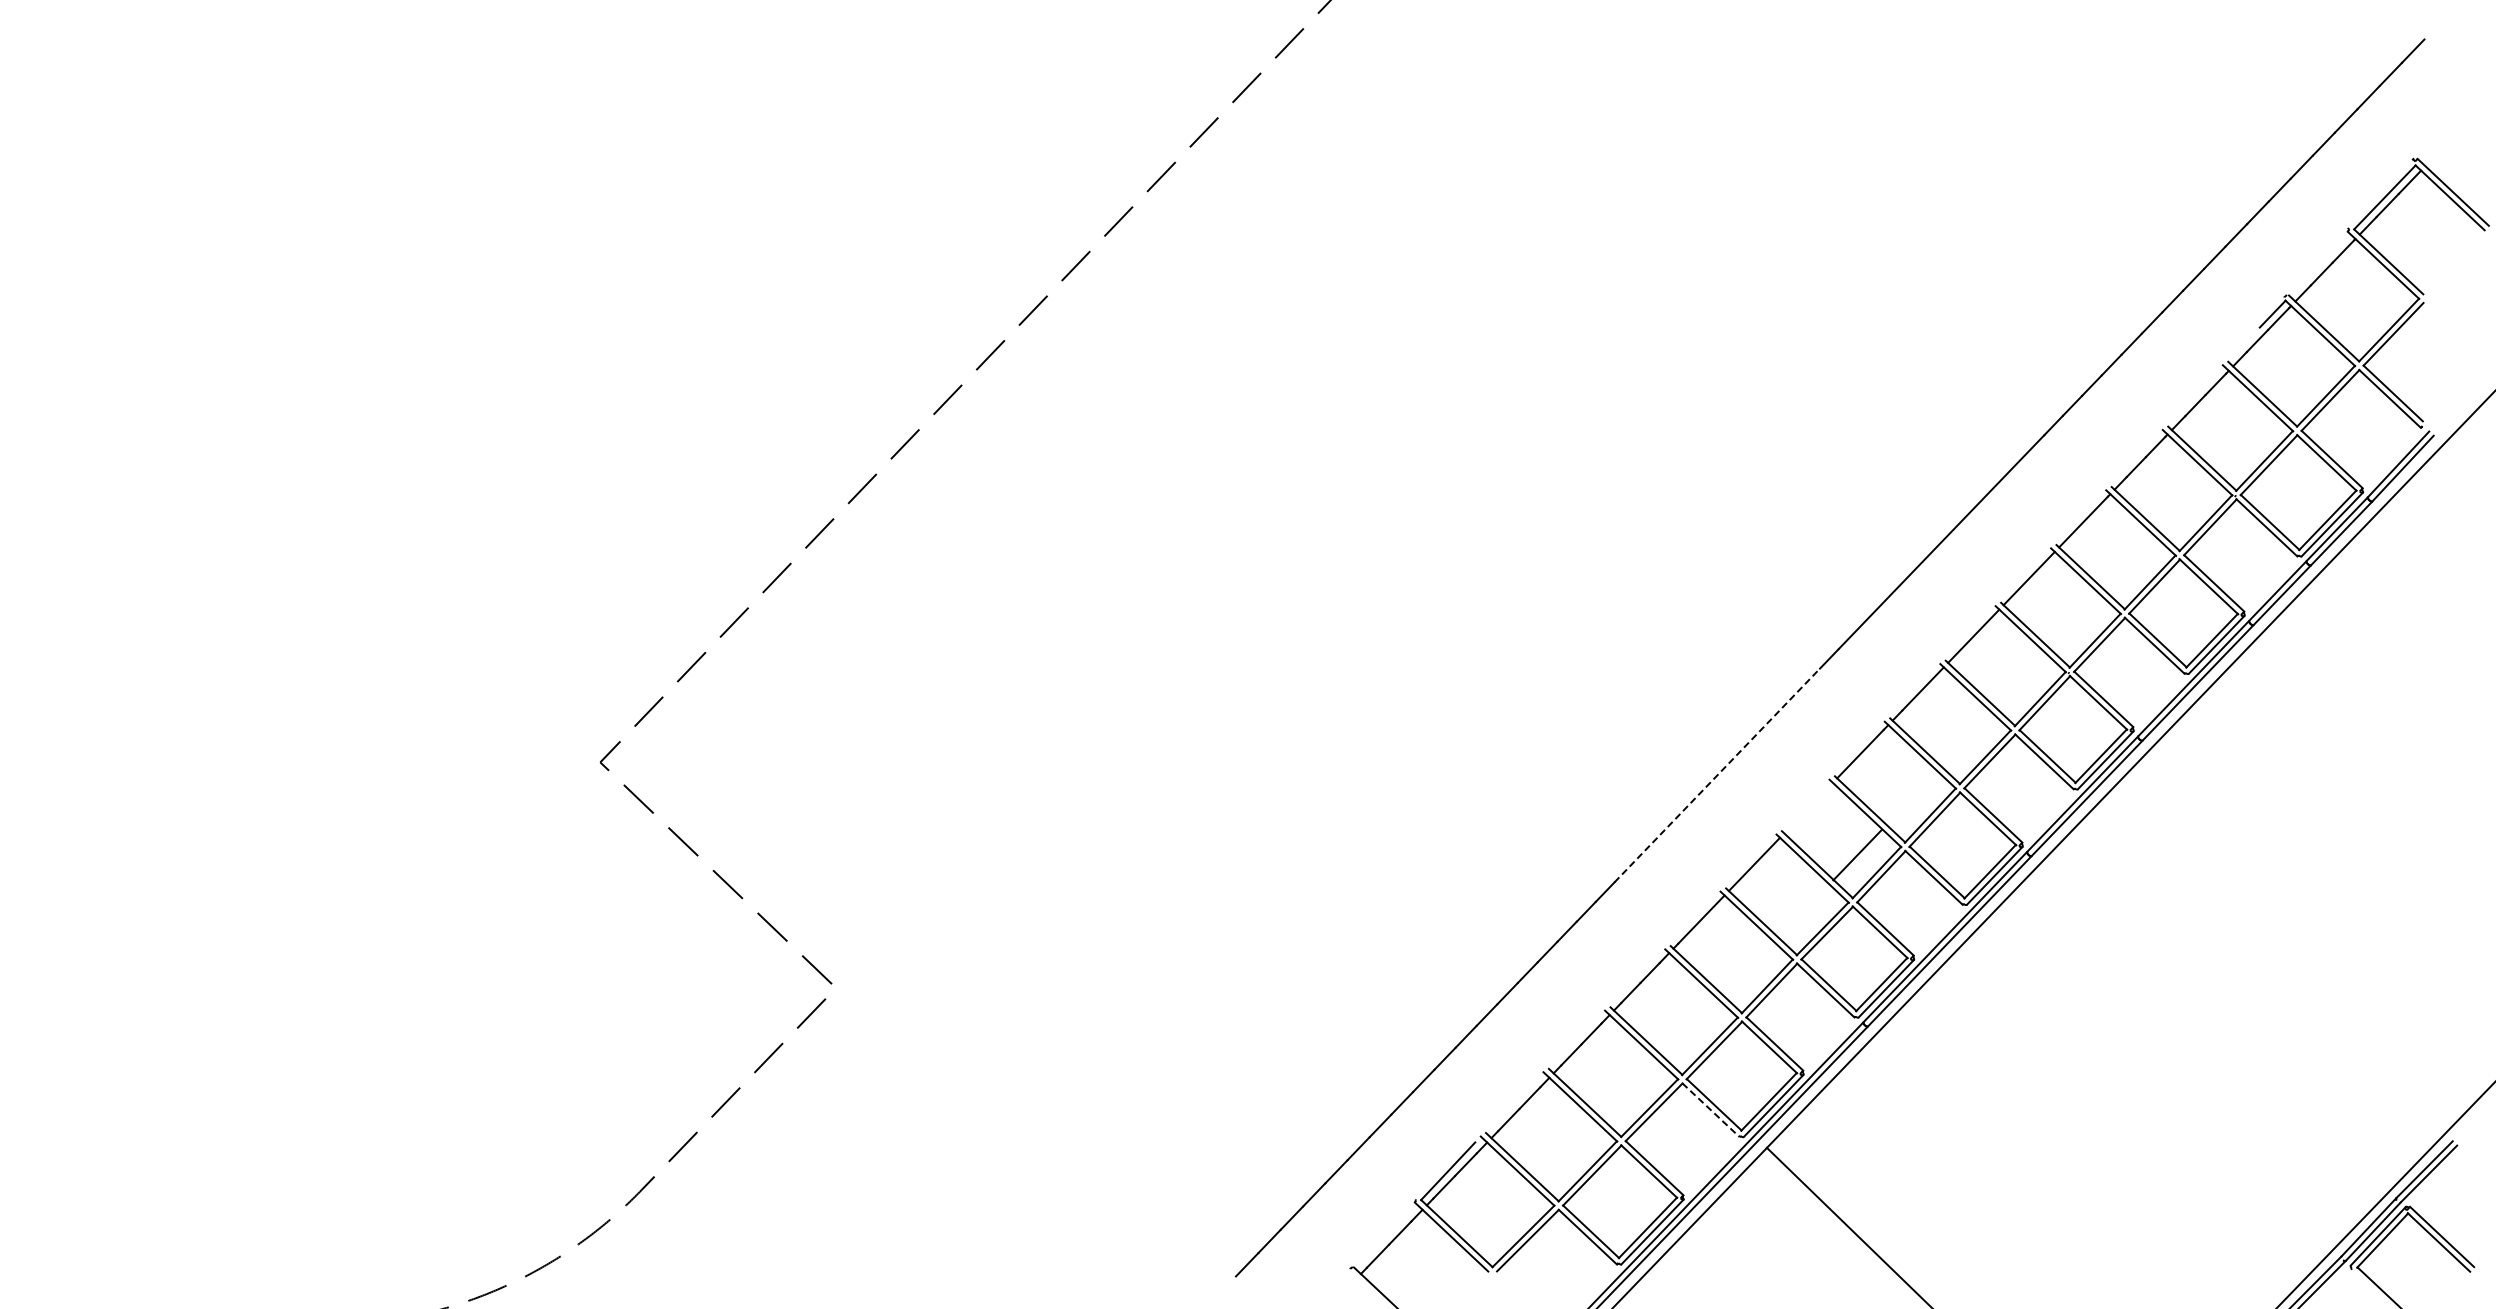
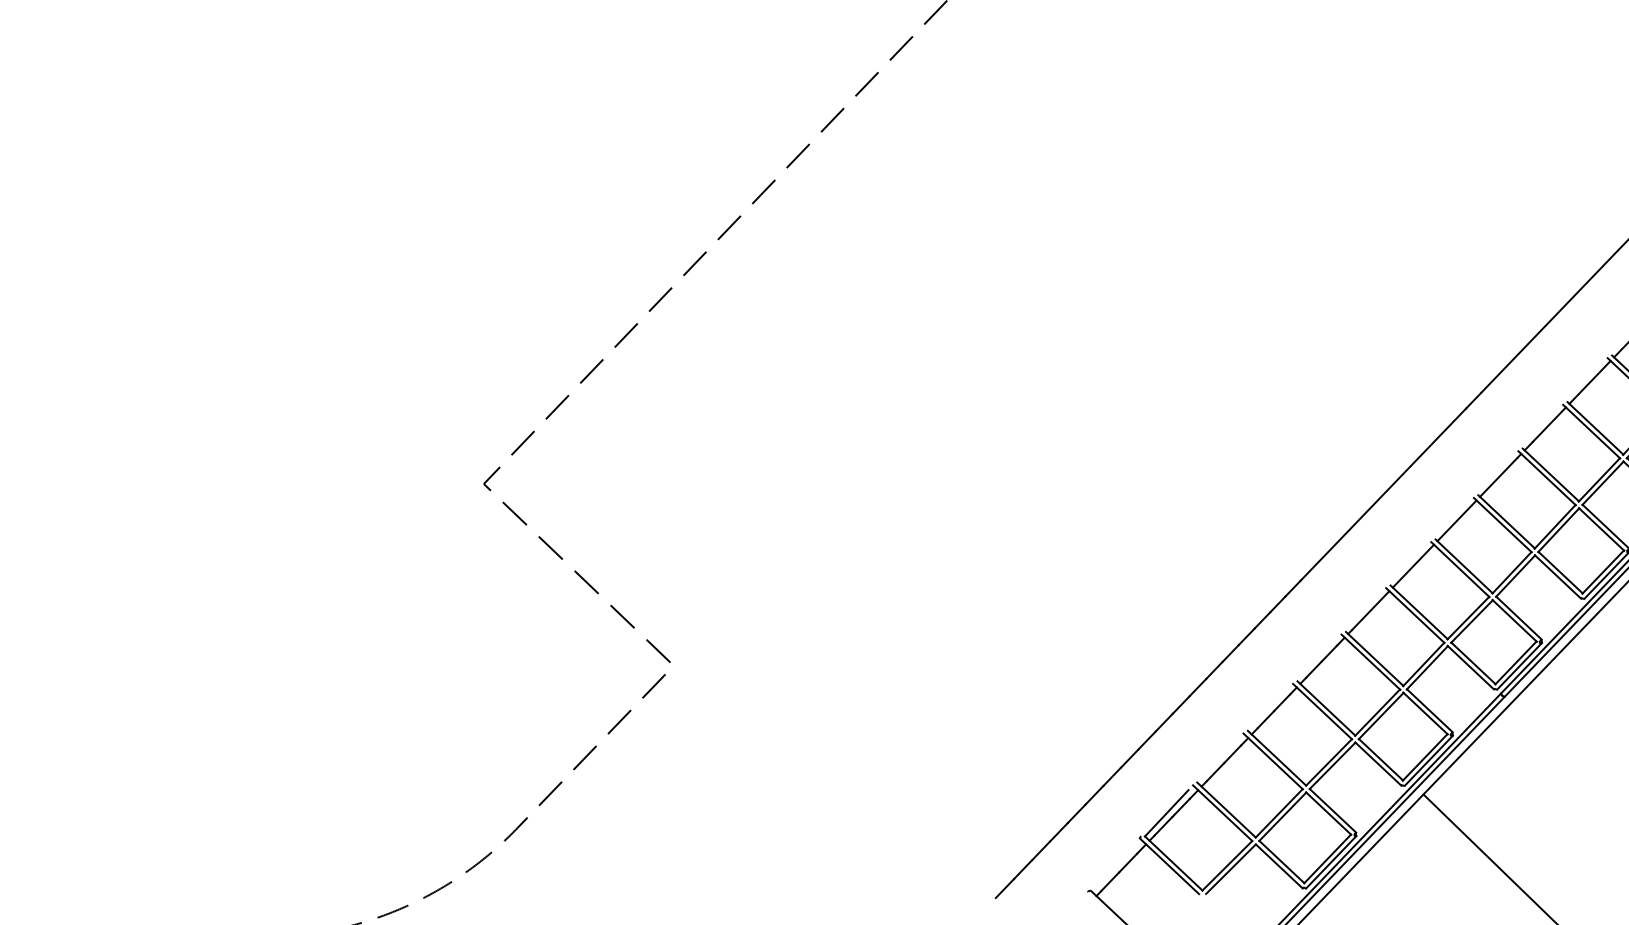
line: (1717, 775) -> (1383, 494), dashed -> solid
line: (1857, 854) -> (1456, 520), moved
line: (1711, 1110) -> (1378, 764), dashed -> solid

